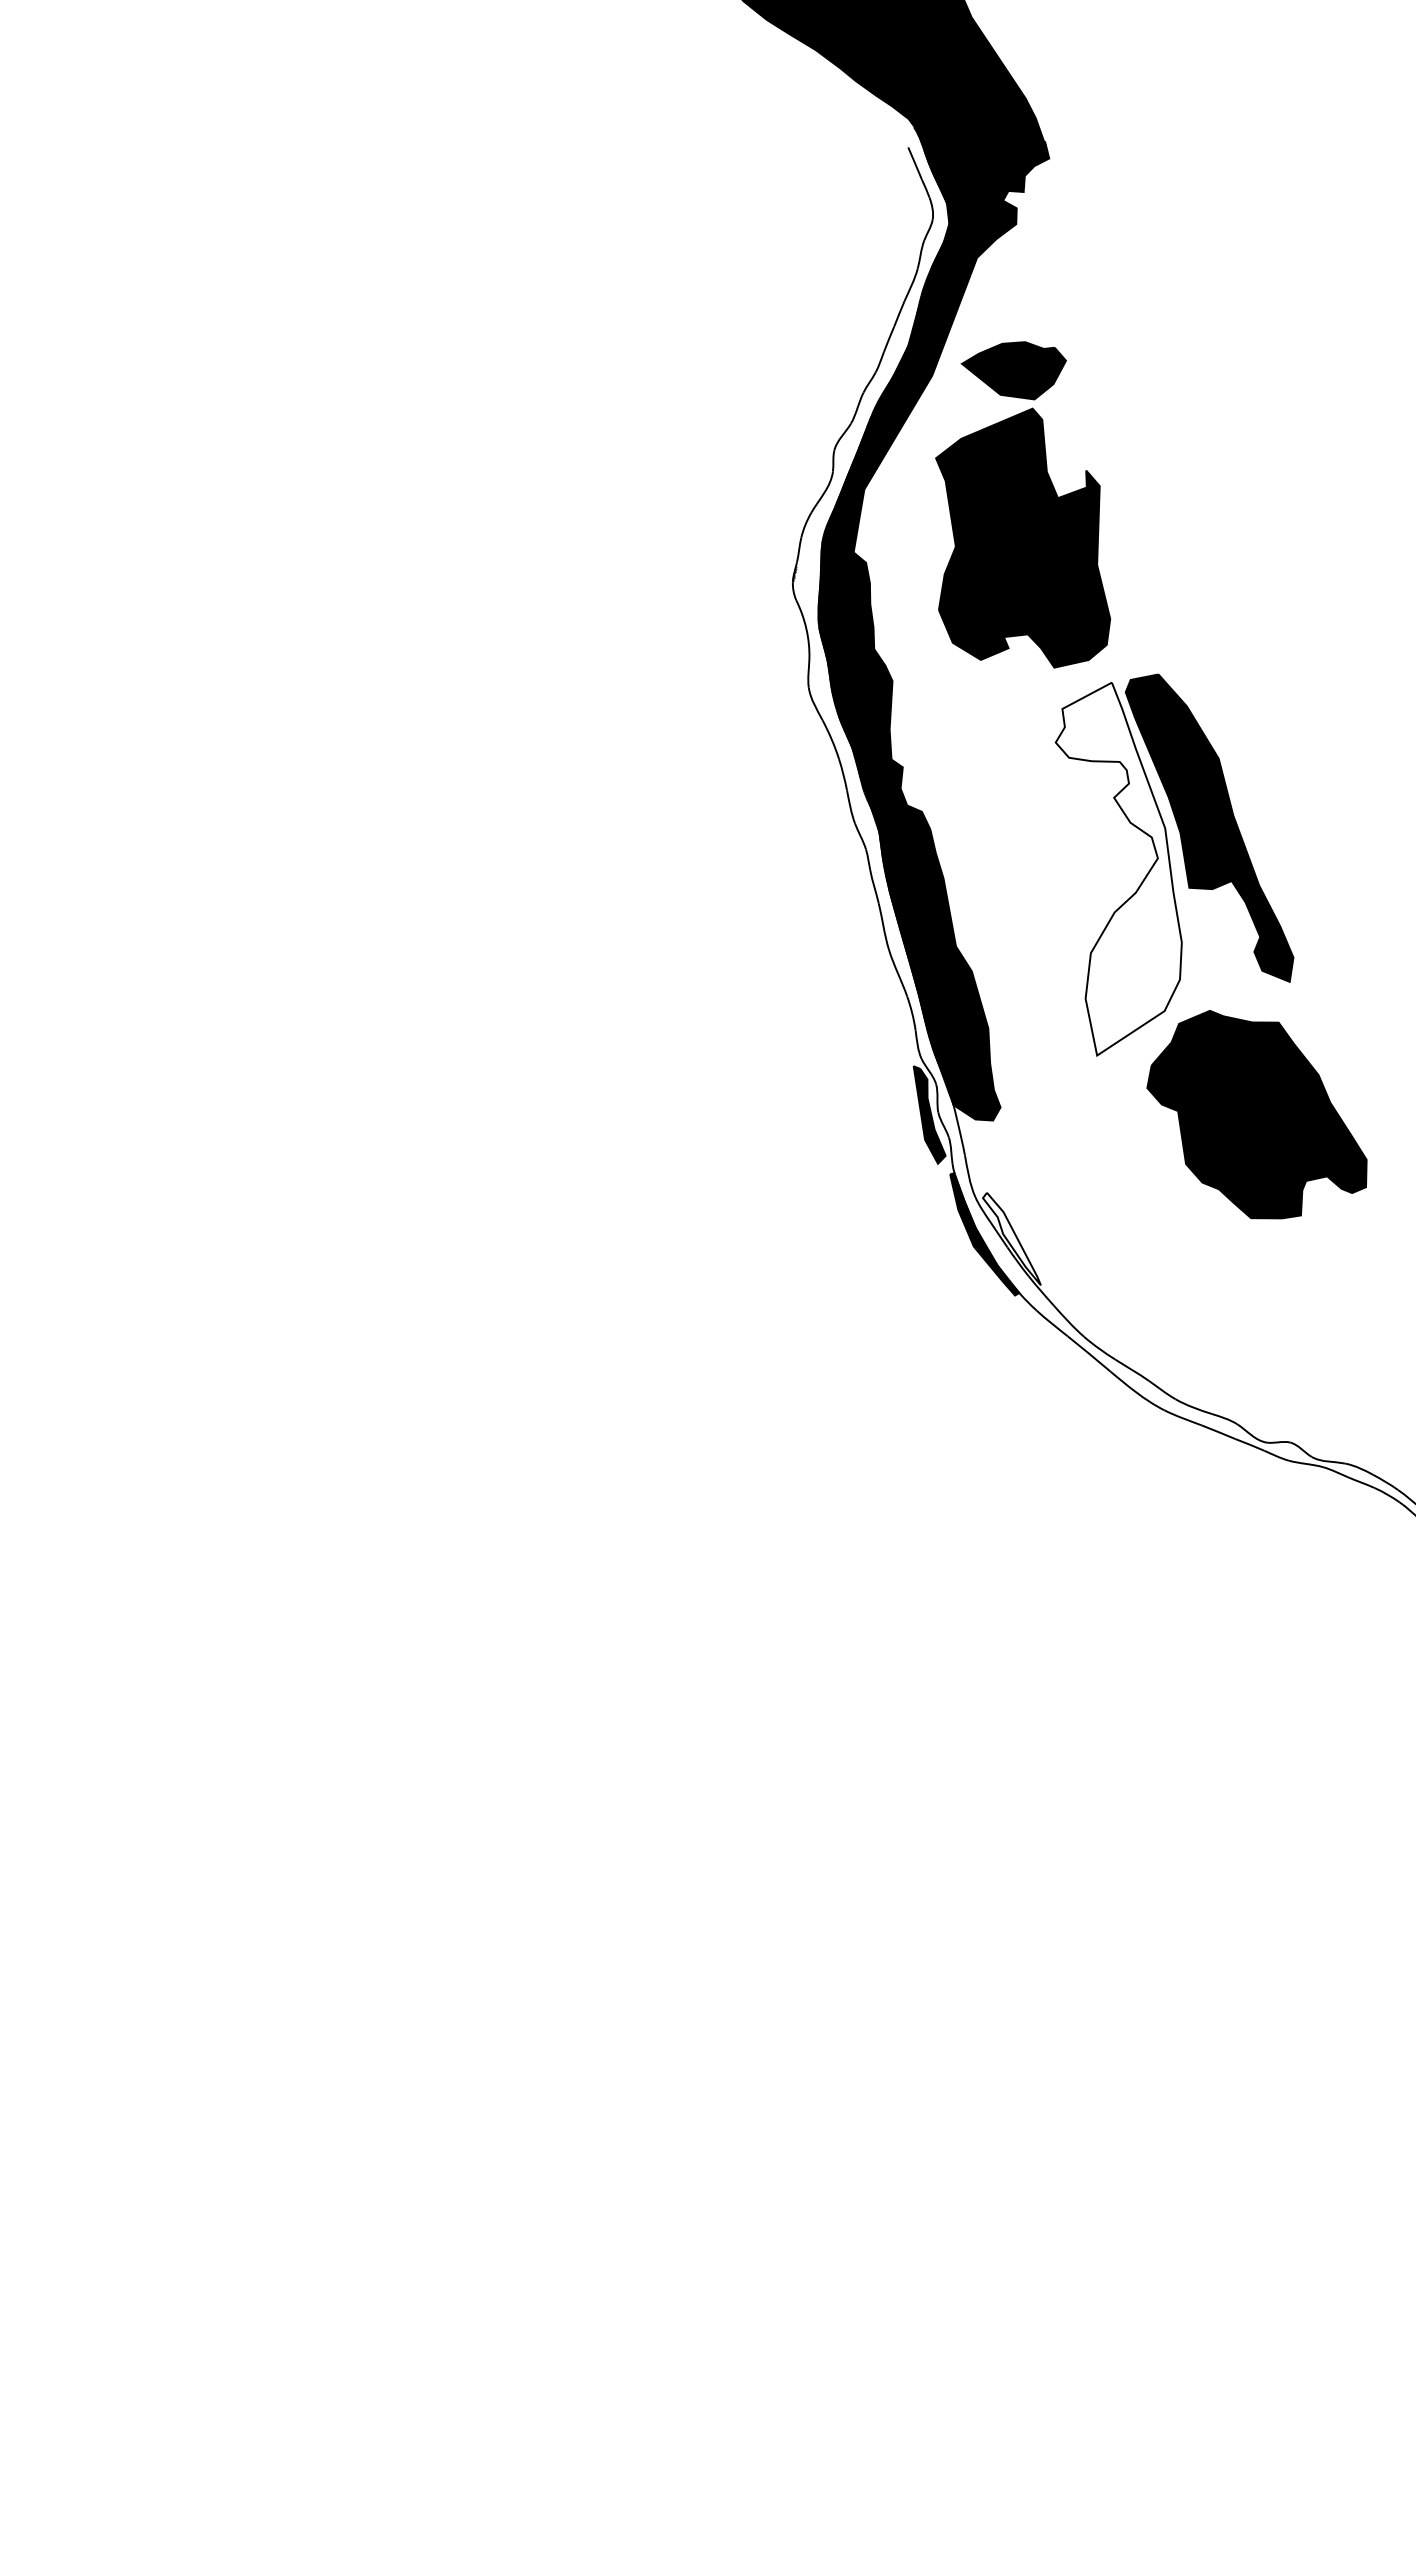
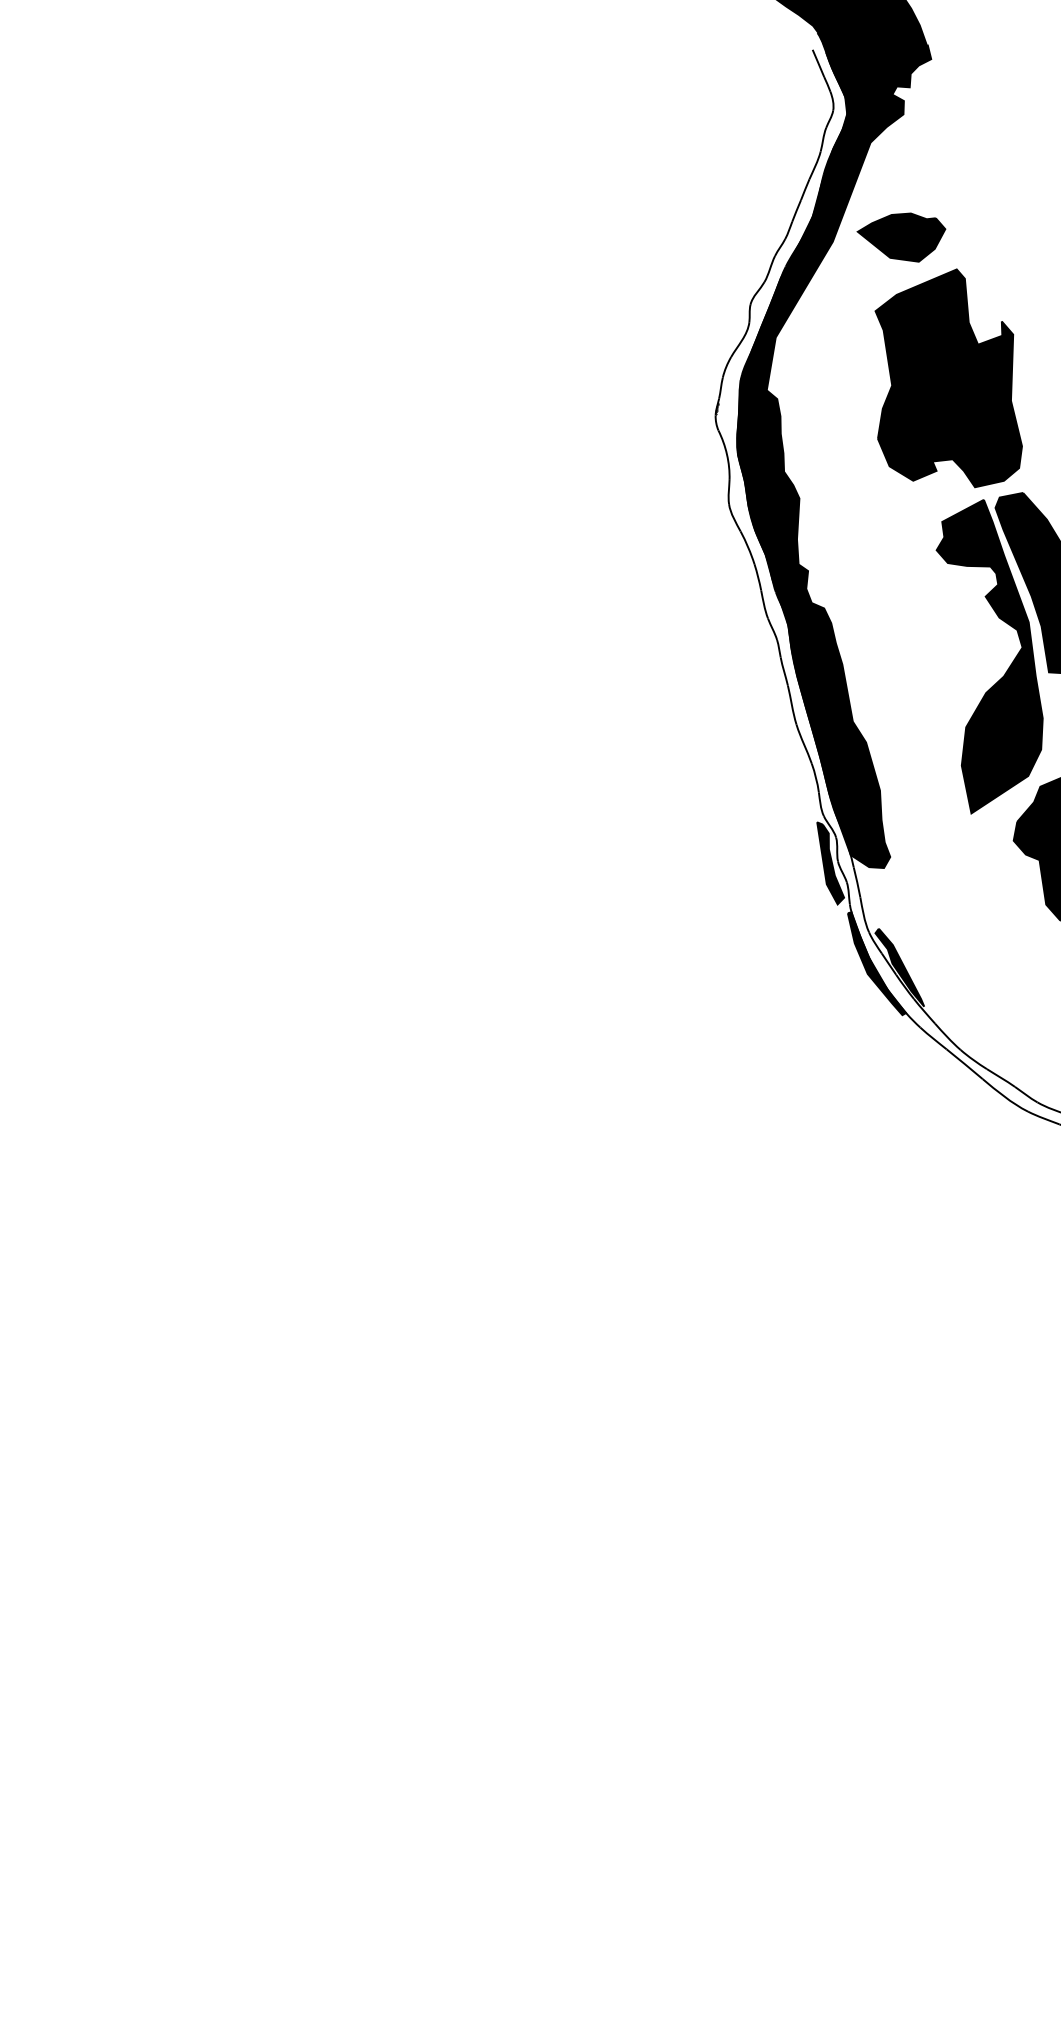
part: (1023, 537) -> (949, 377), moved
fill: (1118, 868) -> (989, 656), added
fill: (1011, 1238) -> (899, 967), added

